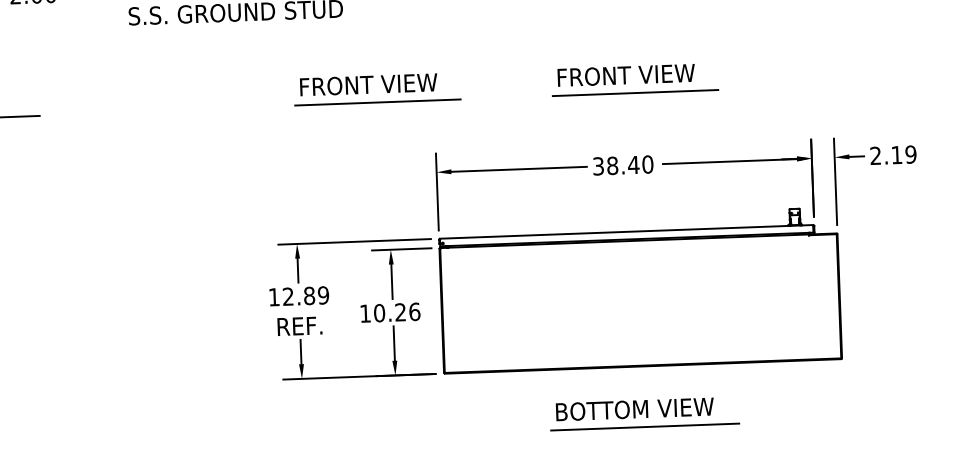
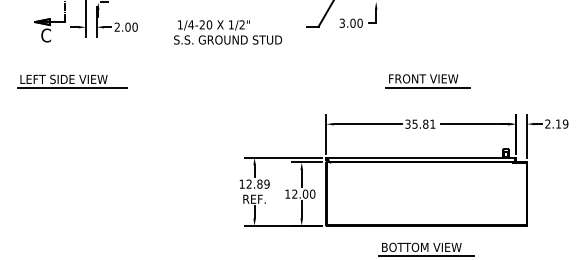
part: (376, 89) -> (297, 81), removed
text: (629, 163) -> (423, 123), 38.40 -> 35.81
text: (396, 311) -> (303, 193), 10.26 -> 12.00

